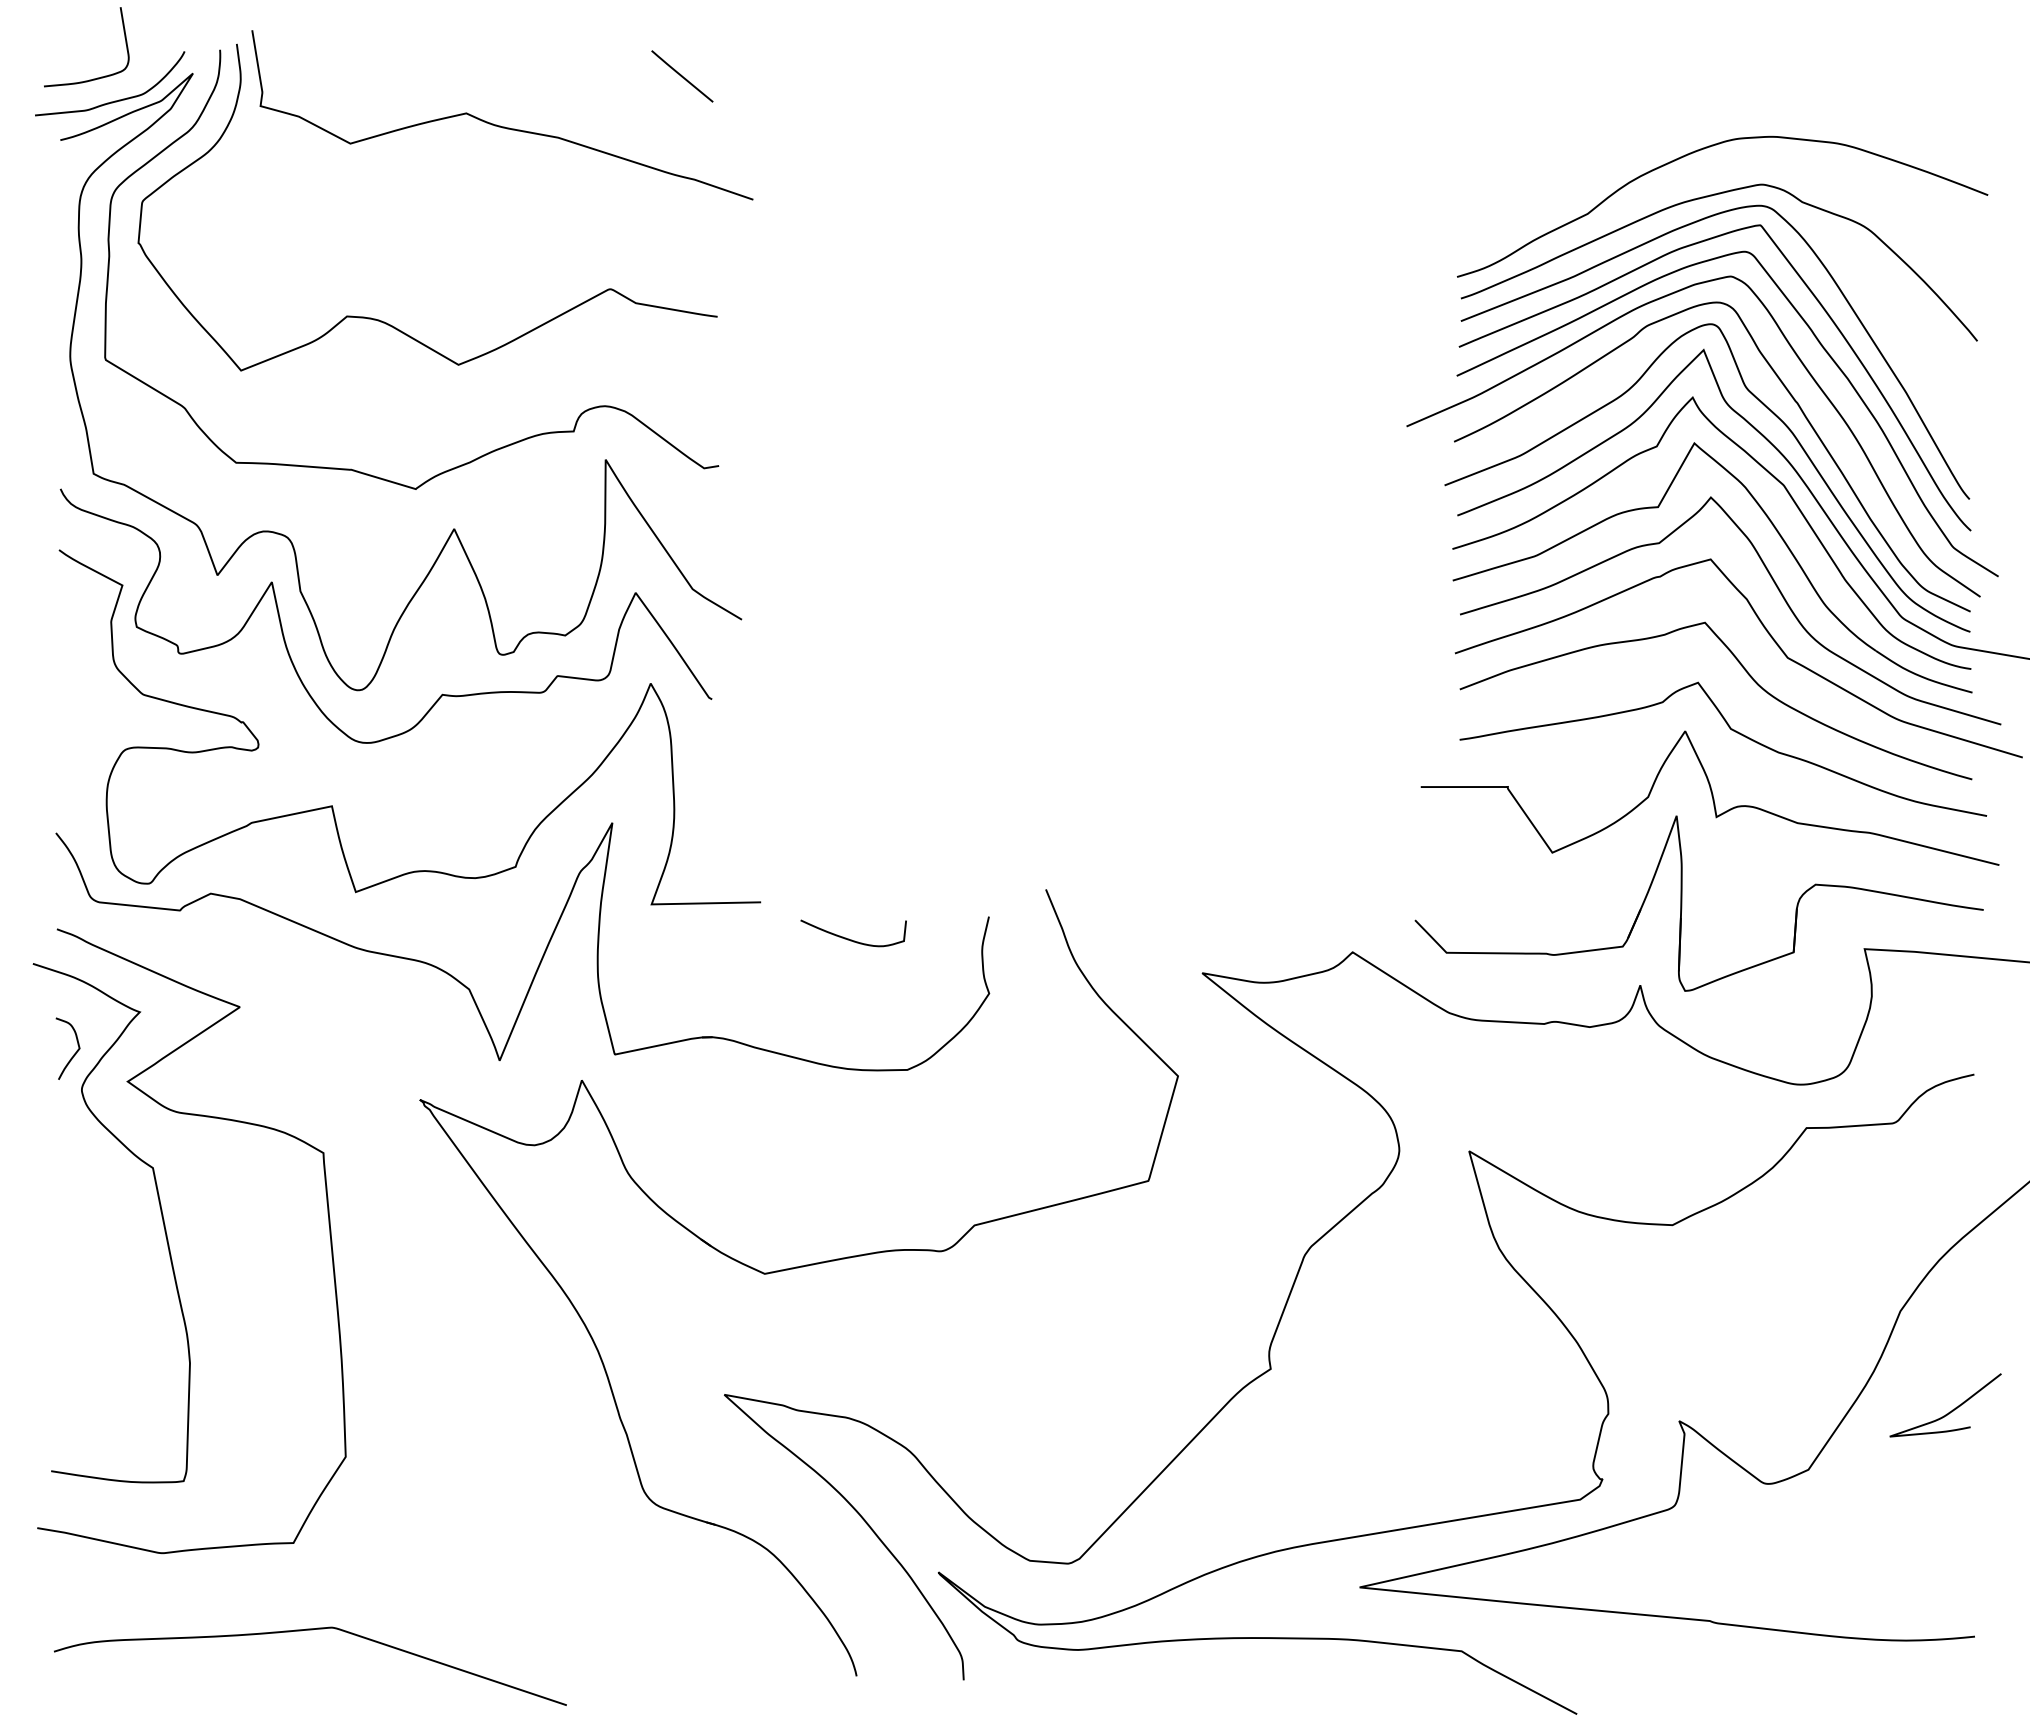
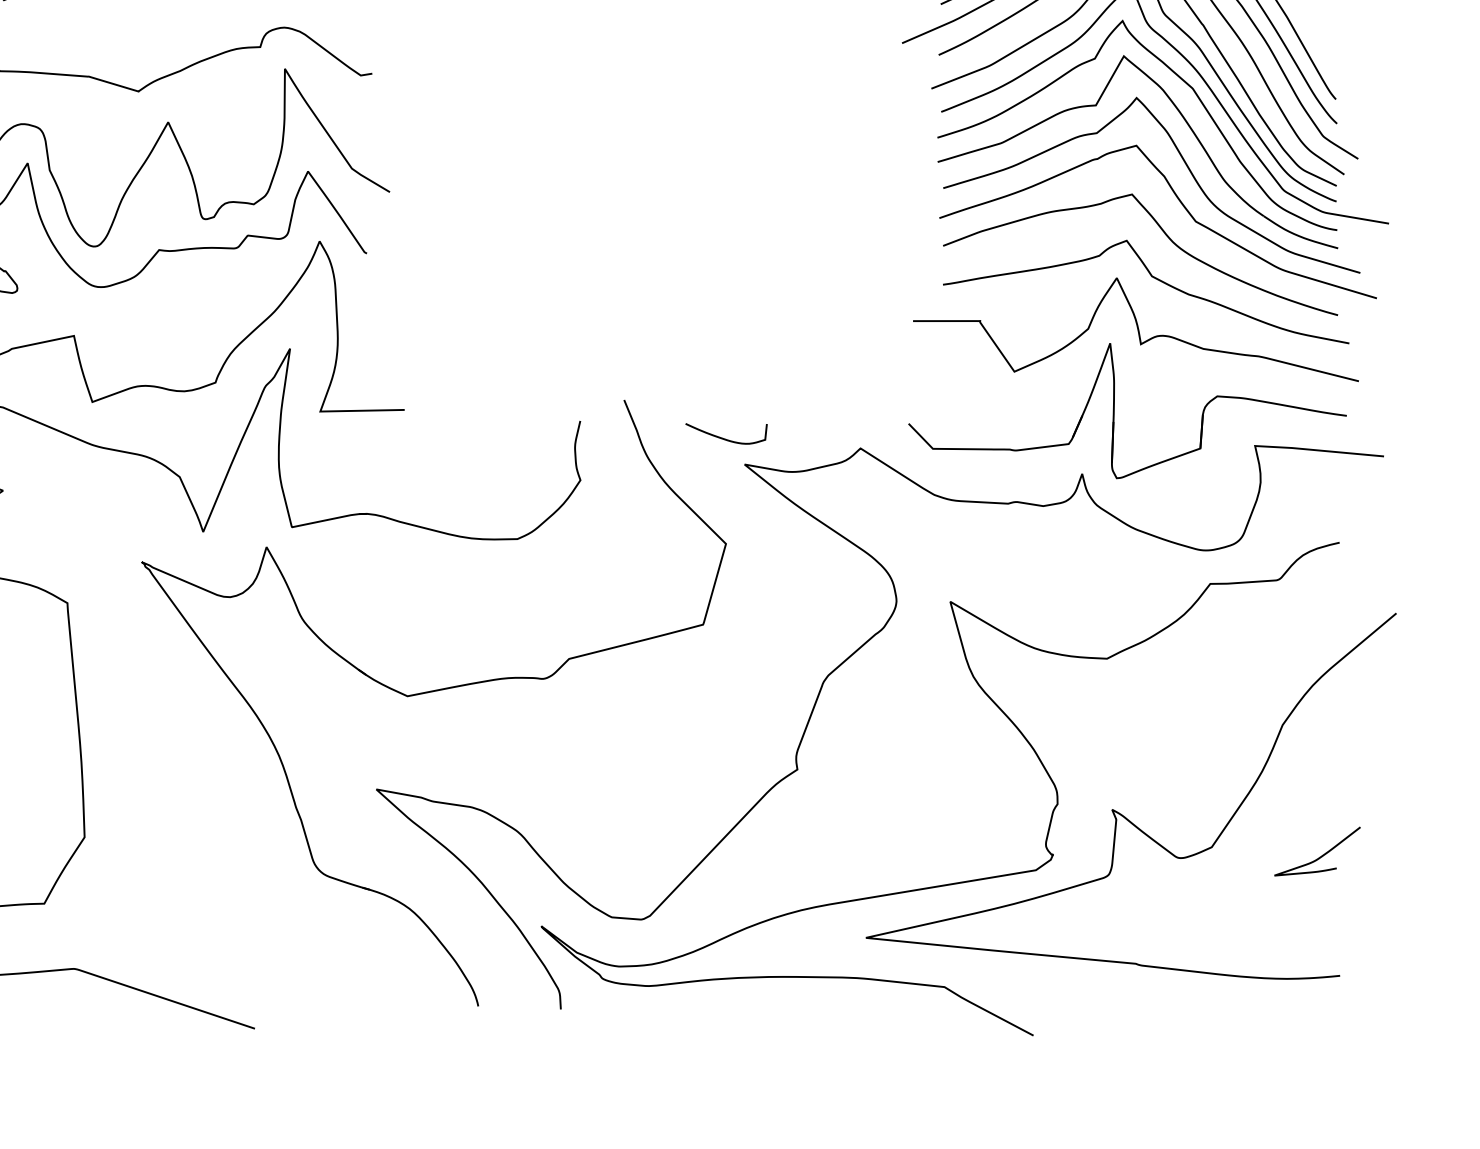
curve: (851, 939) -> (724, 438), moved
curve: (1949, 1411) -> (1320, 856), moved

